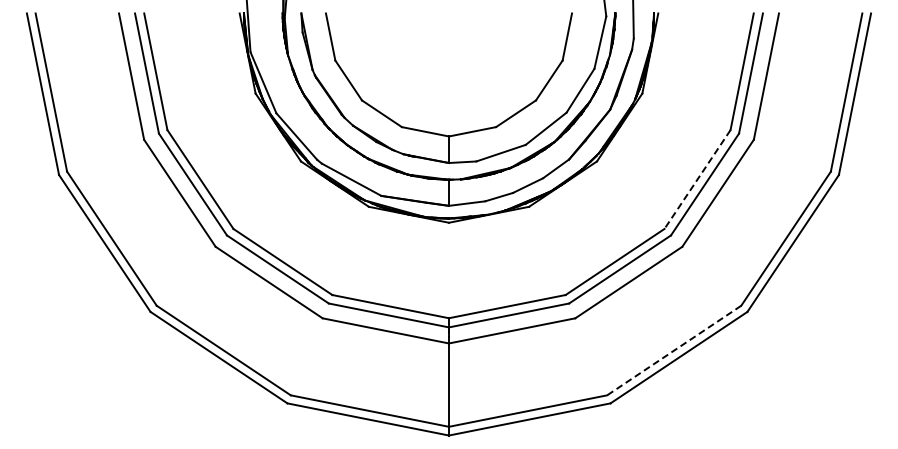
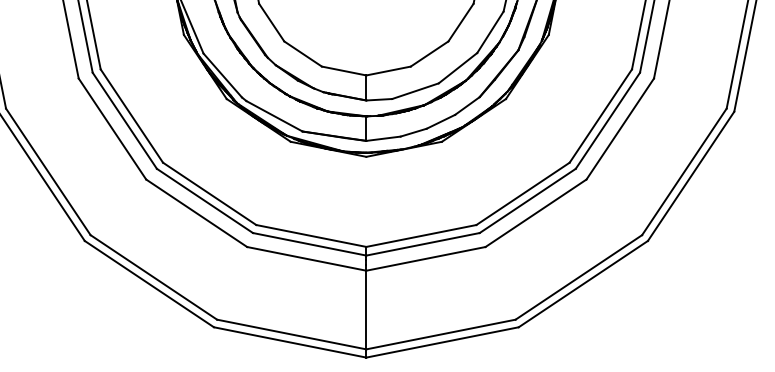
line: (697, 179) -> (600, 116), dashed -> solid
line: (674, 350) -> (579, 277), dashed -> solid

